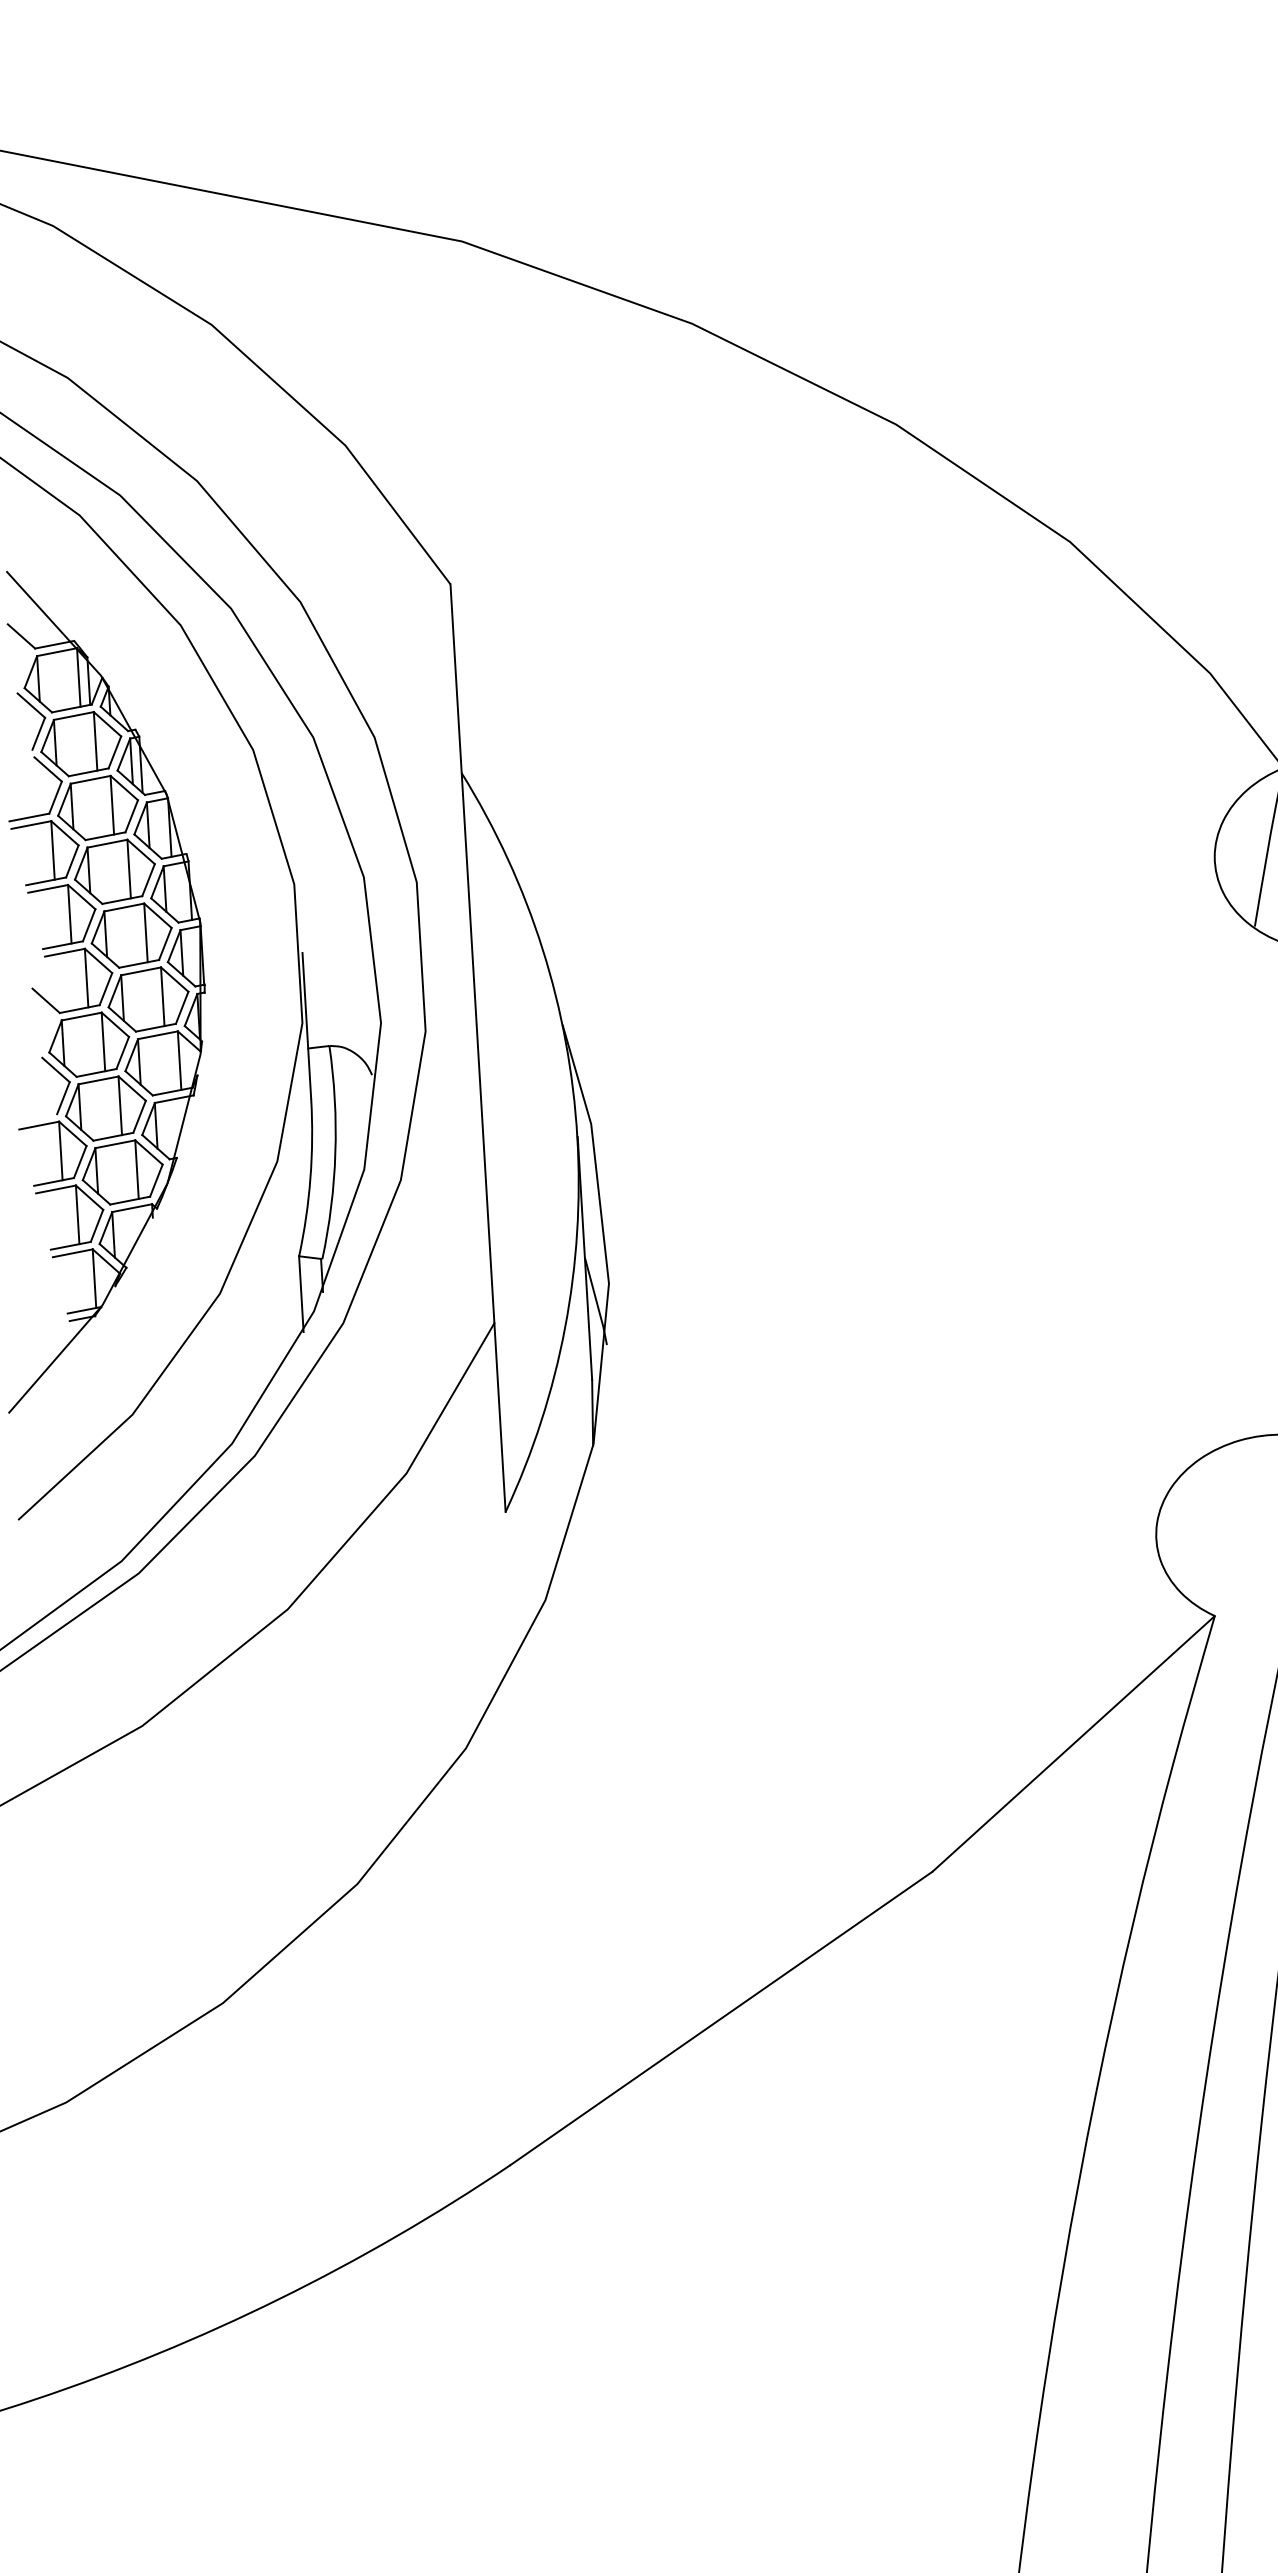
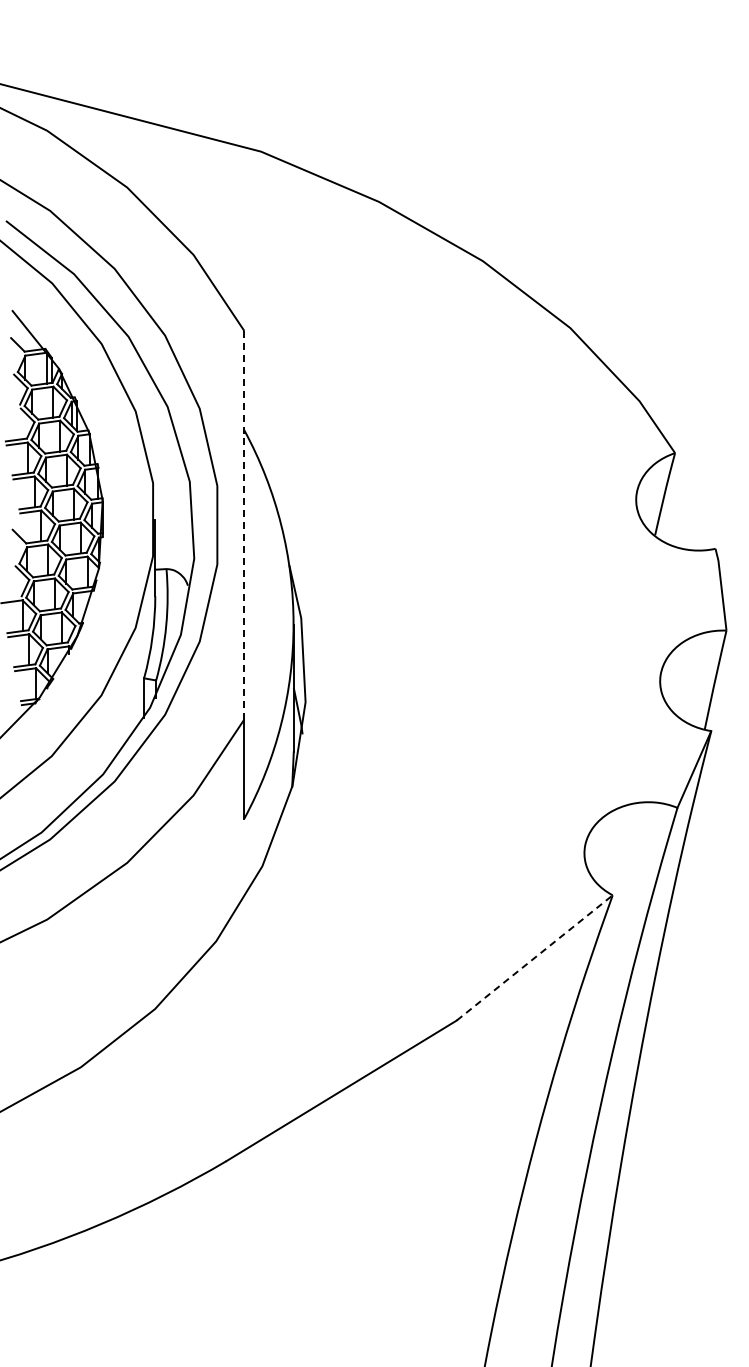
line: (472, 954) -> (244, 525), solid -> dashed
line: (1073, 1743) -> (534, 957), solid -> dashed

